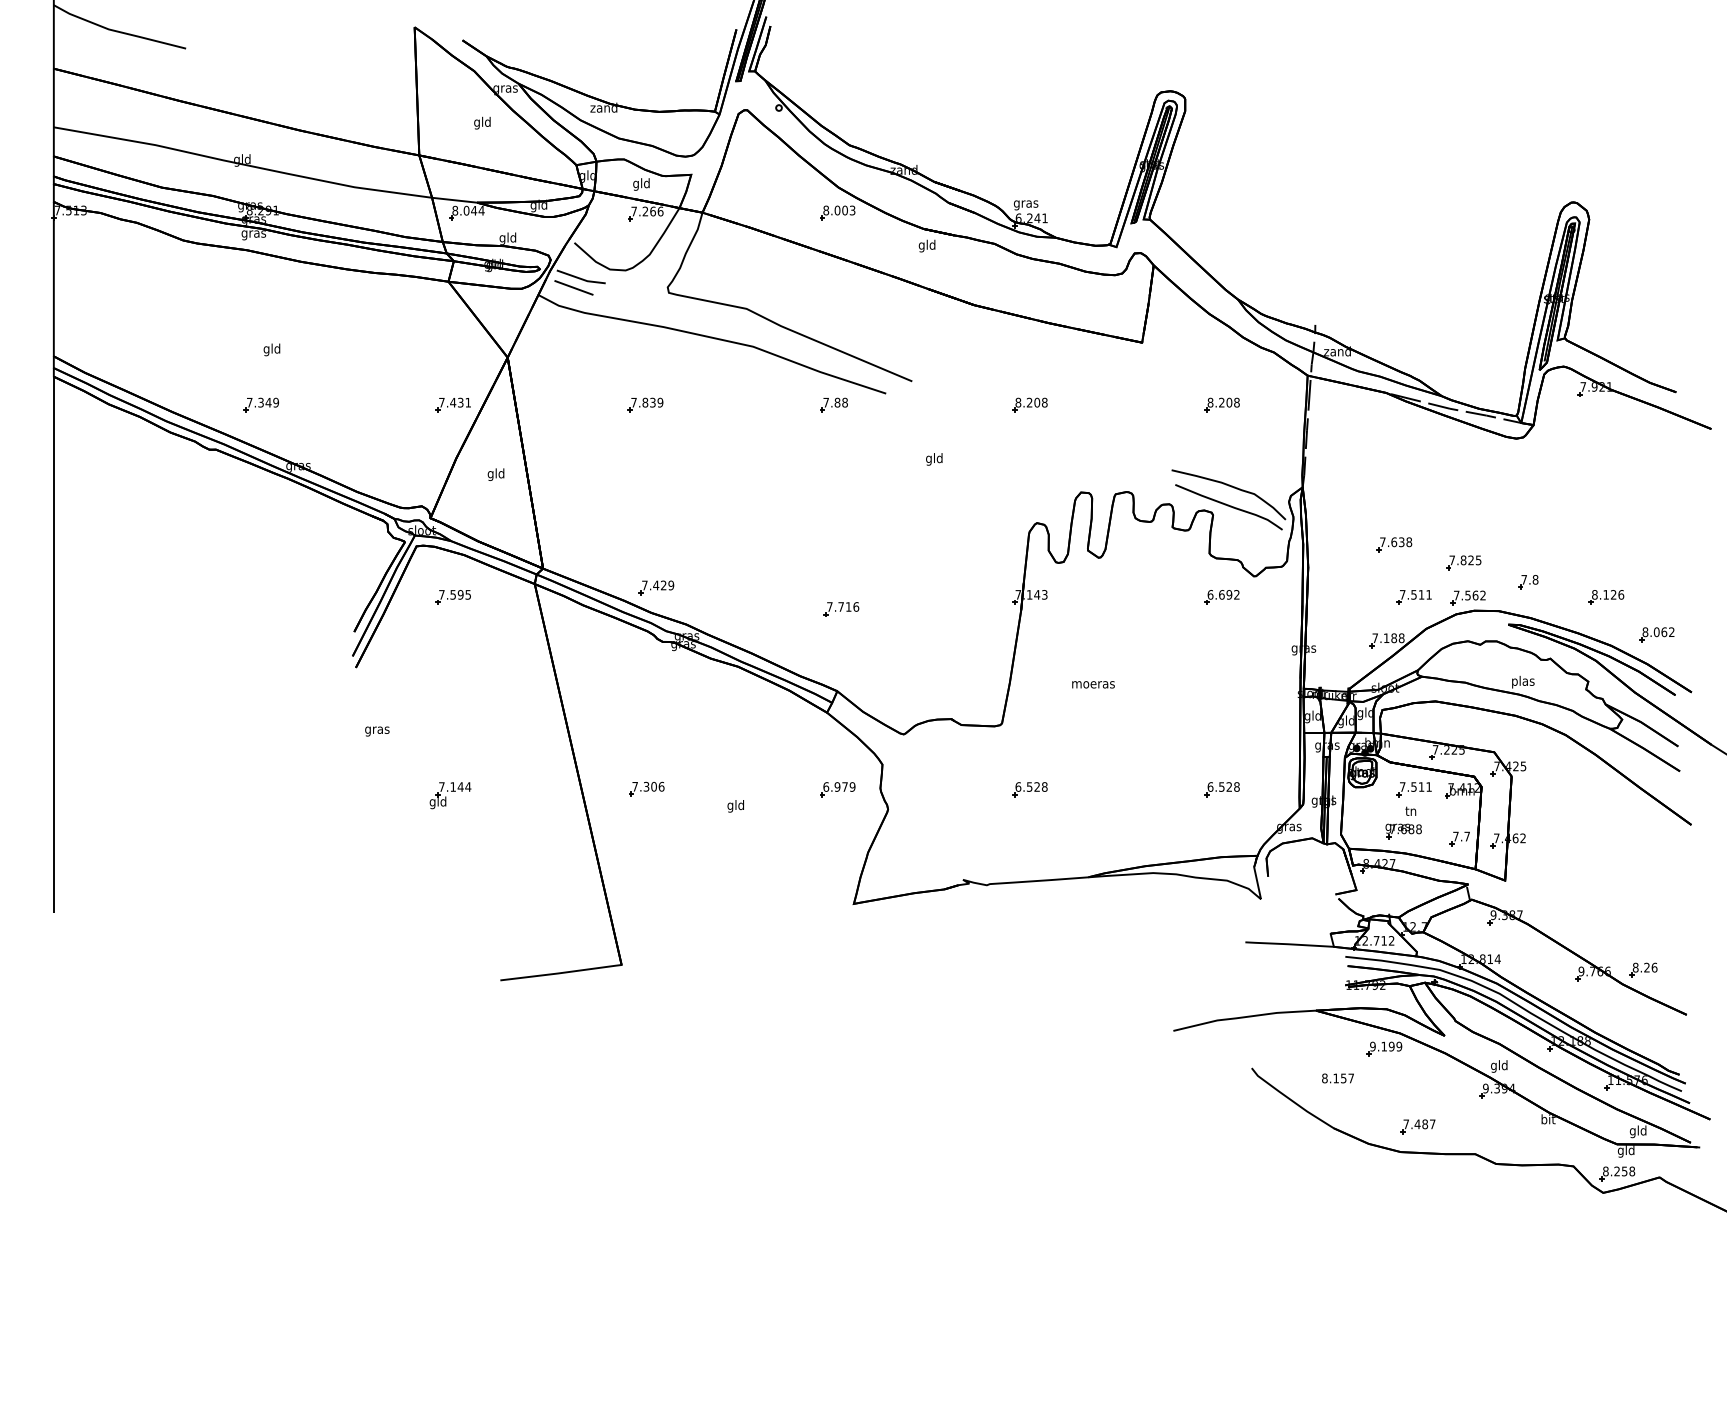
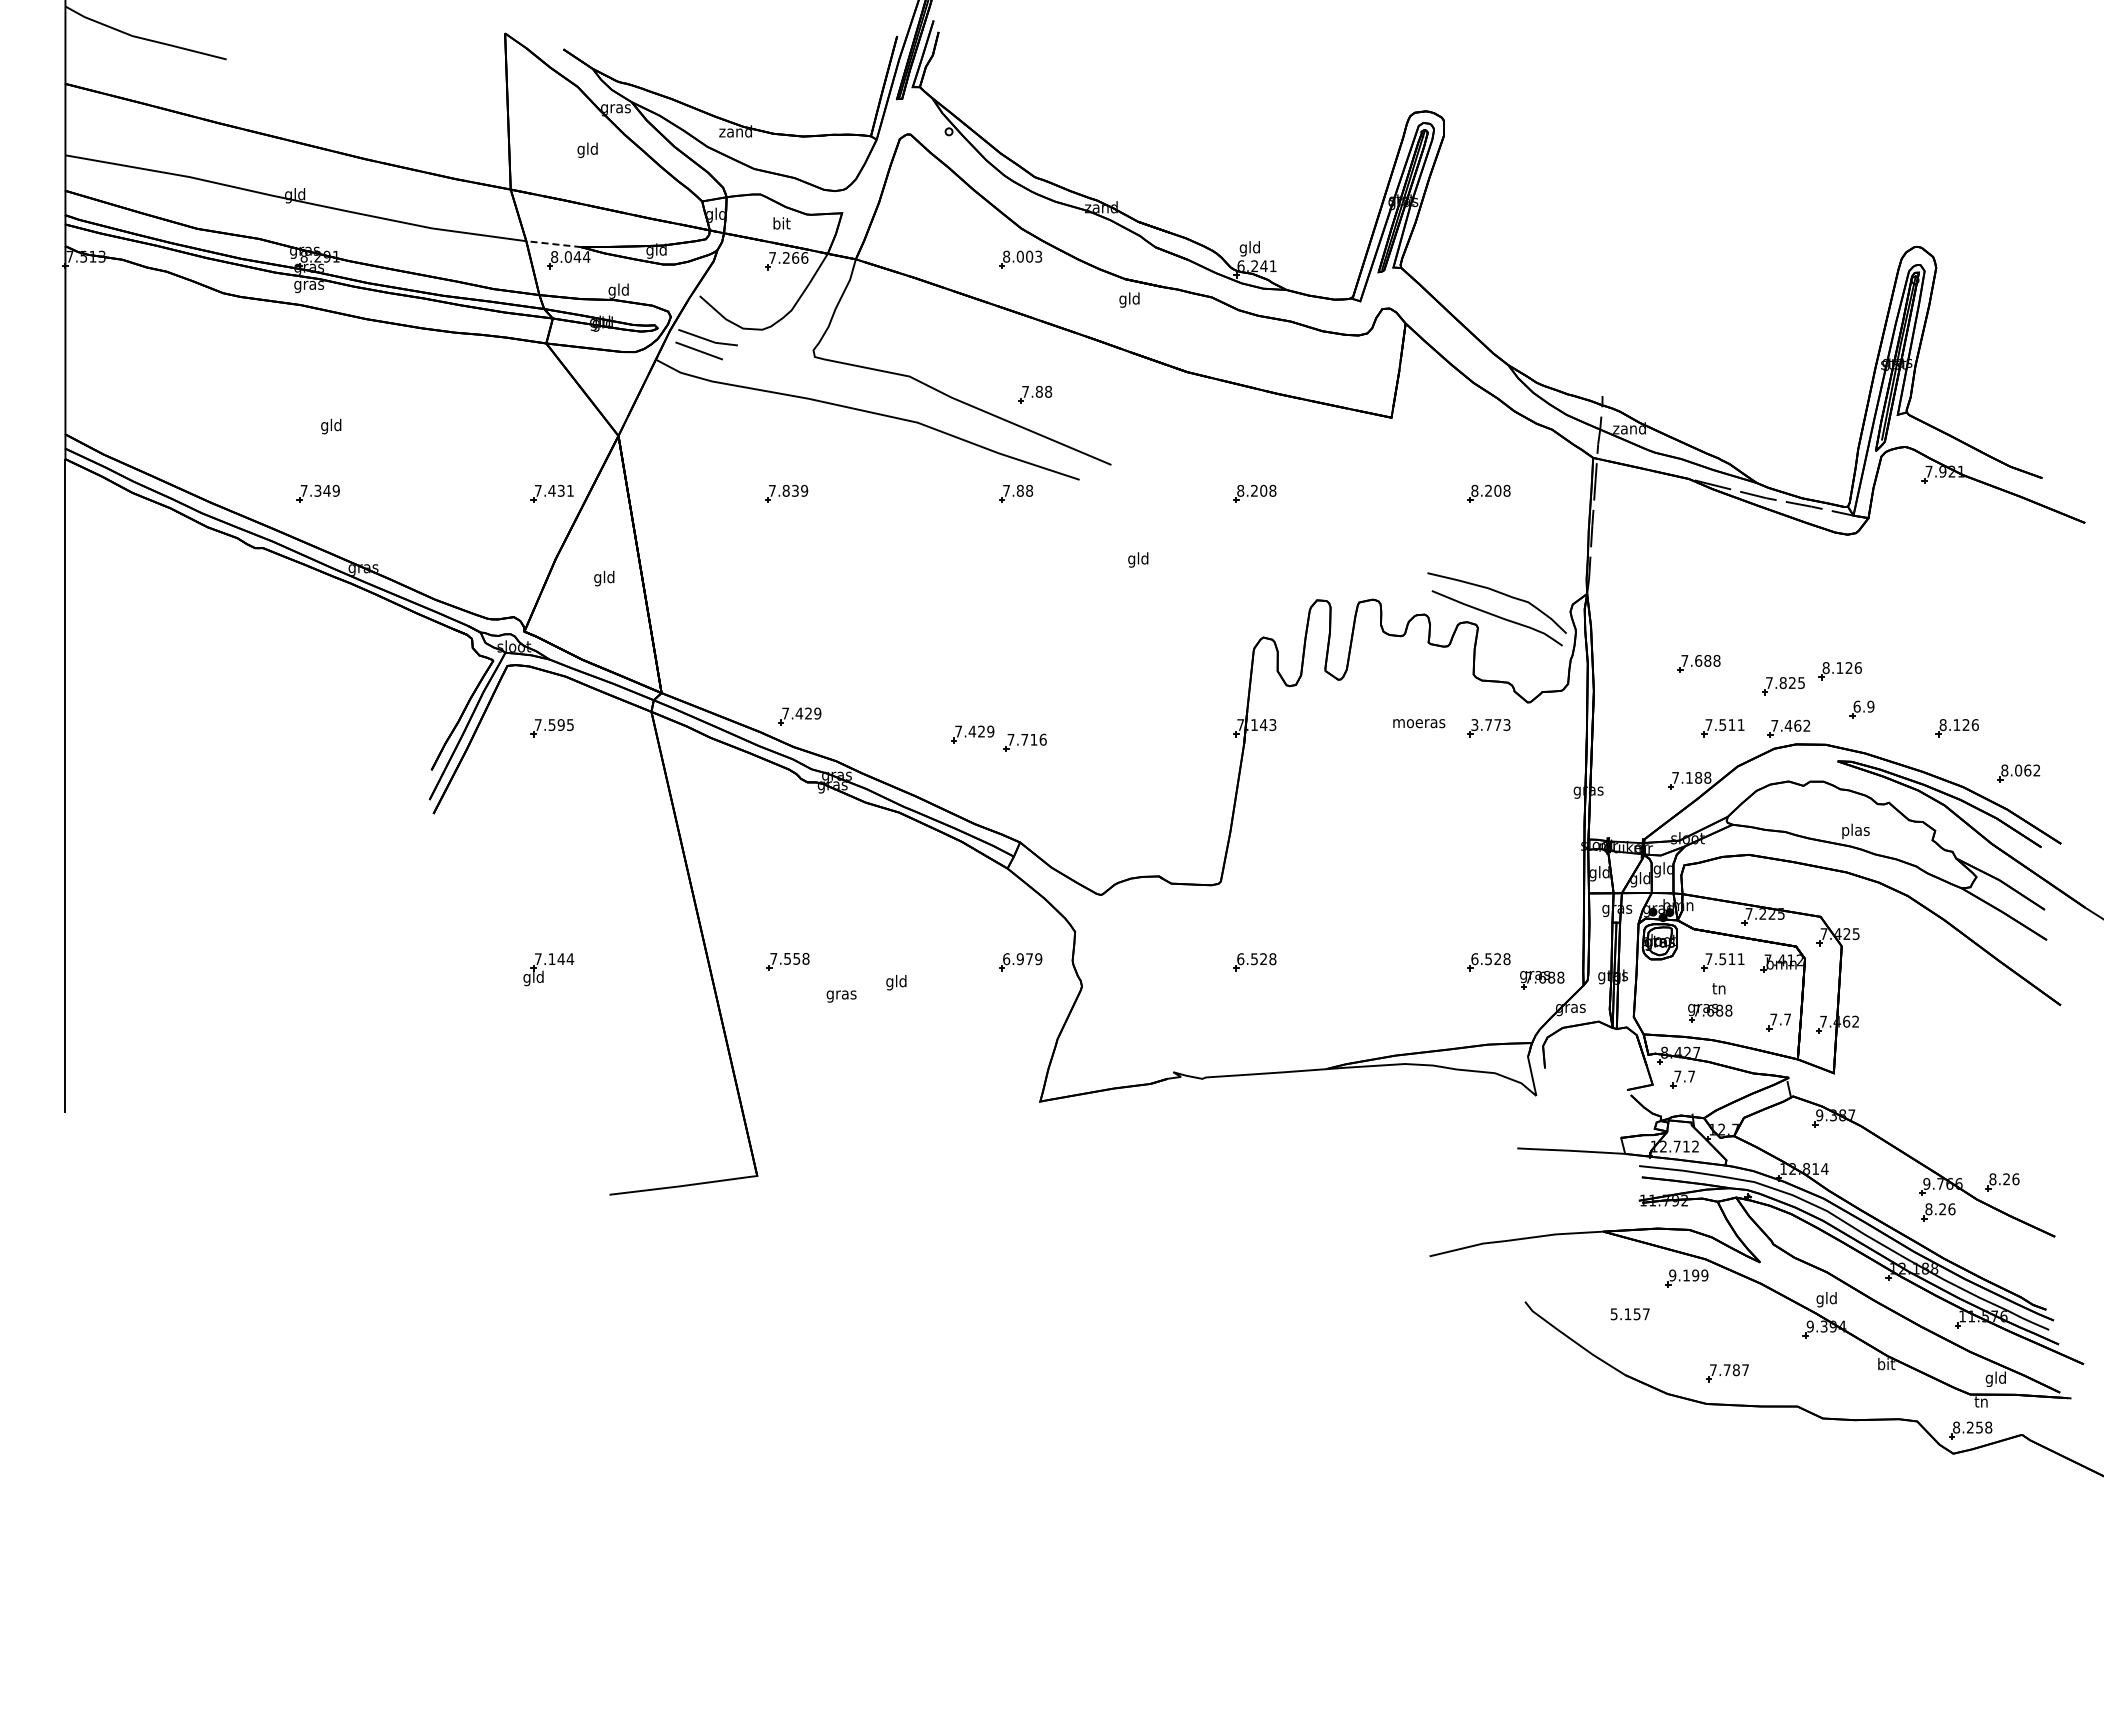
text: (641, 184) -> (781, 224), gld -> bit
line: (454, 200) -> (553, 244), solid -> dashed
text: (1026, 203) -> (1250, 248), gras -> gld
part: (849, 323) -> (1035, 394), added
text: (1401, 541) -> (1707, 660), 7.638 -> 7.688
part: (1509, 550) -> (1839, 671), added
text: (1529, 579) -> (1863, 706), 7.8 -> 6.9
text: (1223, 595) -> (1490, 725), 6.692 -> 3.773
text: (1467, 595) -> (1788, 725), 7.562 -> 7.462
part: (798, 602) -> (972, 734), added
text: (1093, 684) -> (1419, 723), moved
text: (377, 731) -> (841, 996), moved
text: (653, 786) -> (796, 958), 7.306 -> 7.558
part: (1266, 804) -> (1542, 980), added
part: (1380, 885) -> (1682, 1079), added
part: (1591, 994) -> (1938, 1212), added
text: (1324, 1078) -> (1613, 1314), 8.157 -> 5.157
text: (1417, 1123) -> (1726, 1369), 7.487 -> 7.787
text: (1626, 1151) -> (1981, 1403), gld -> tn

